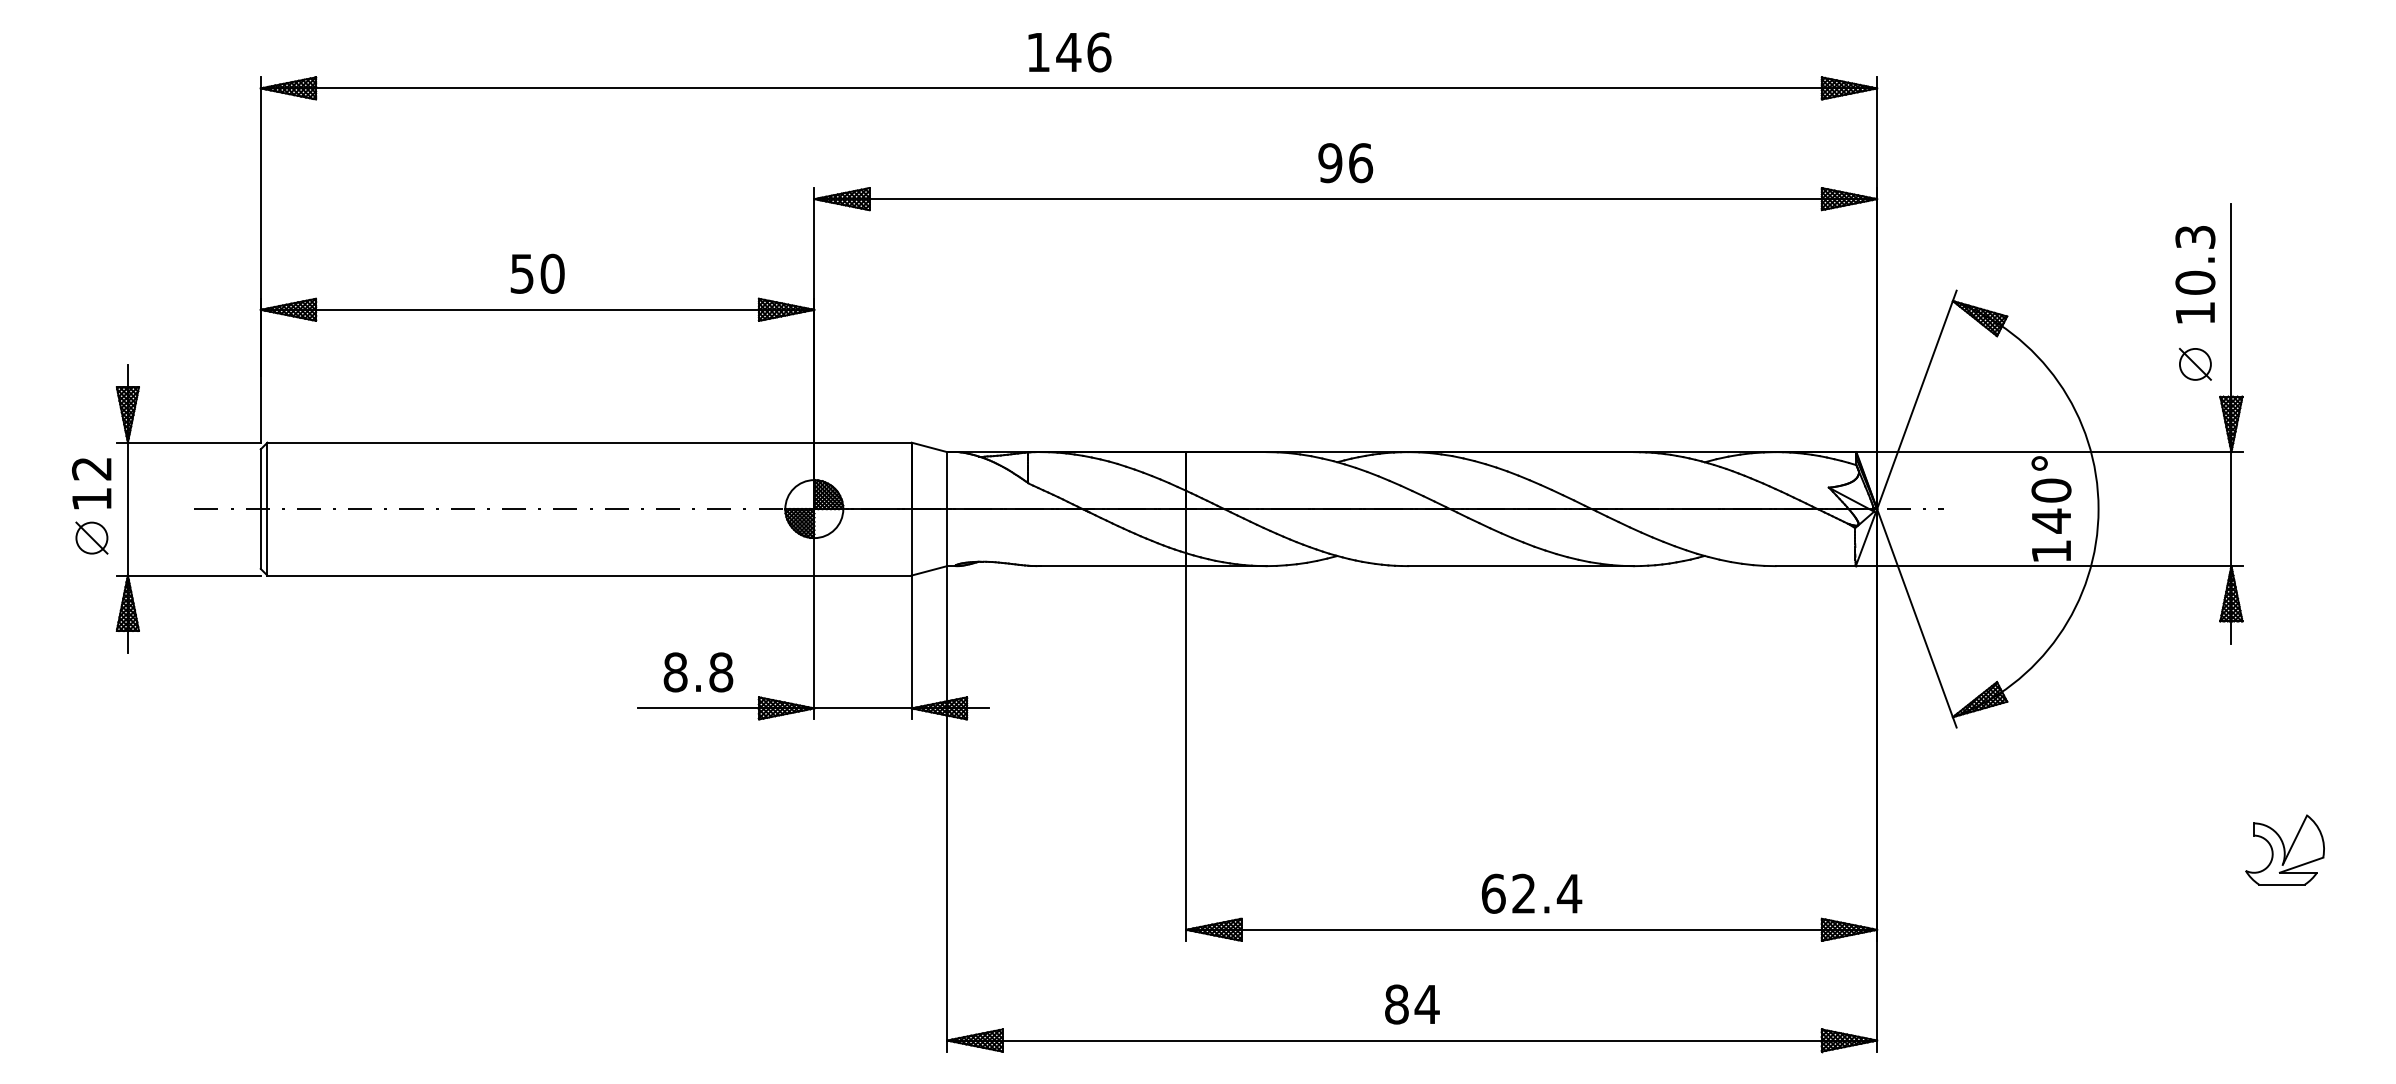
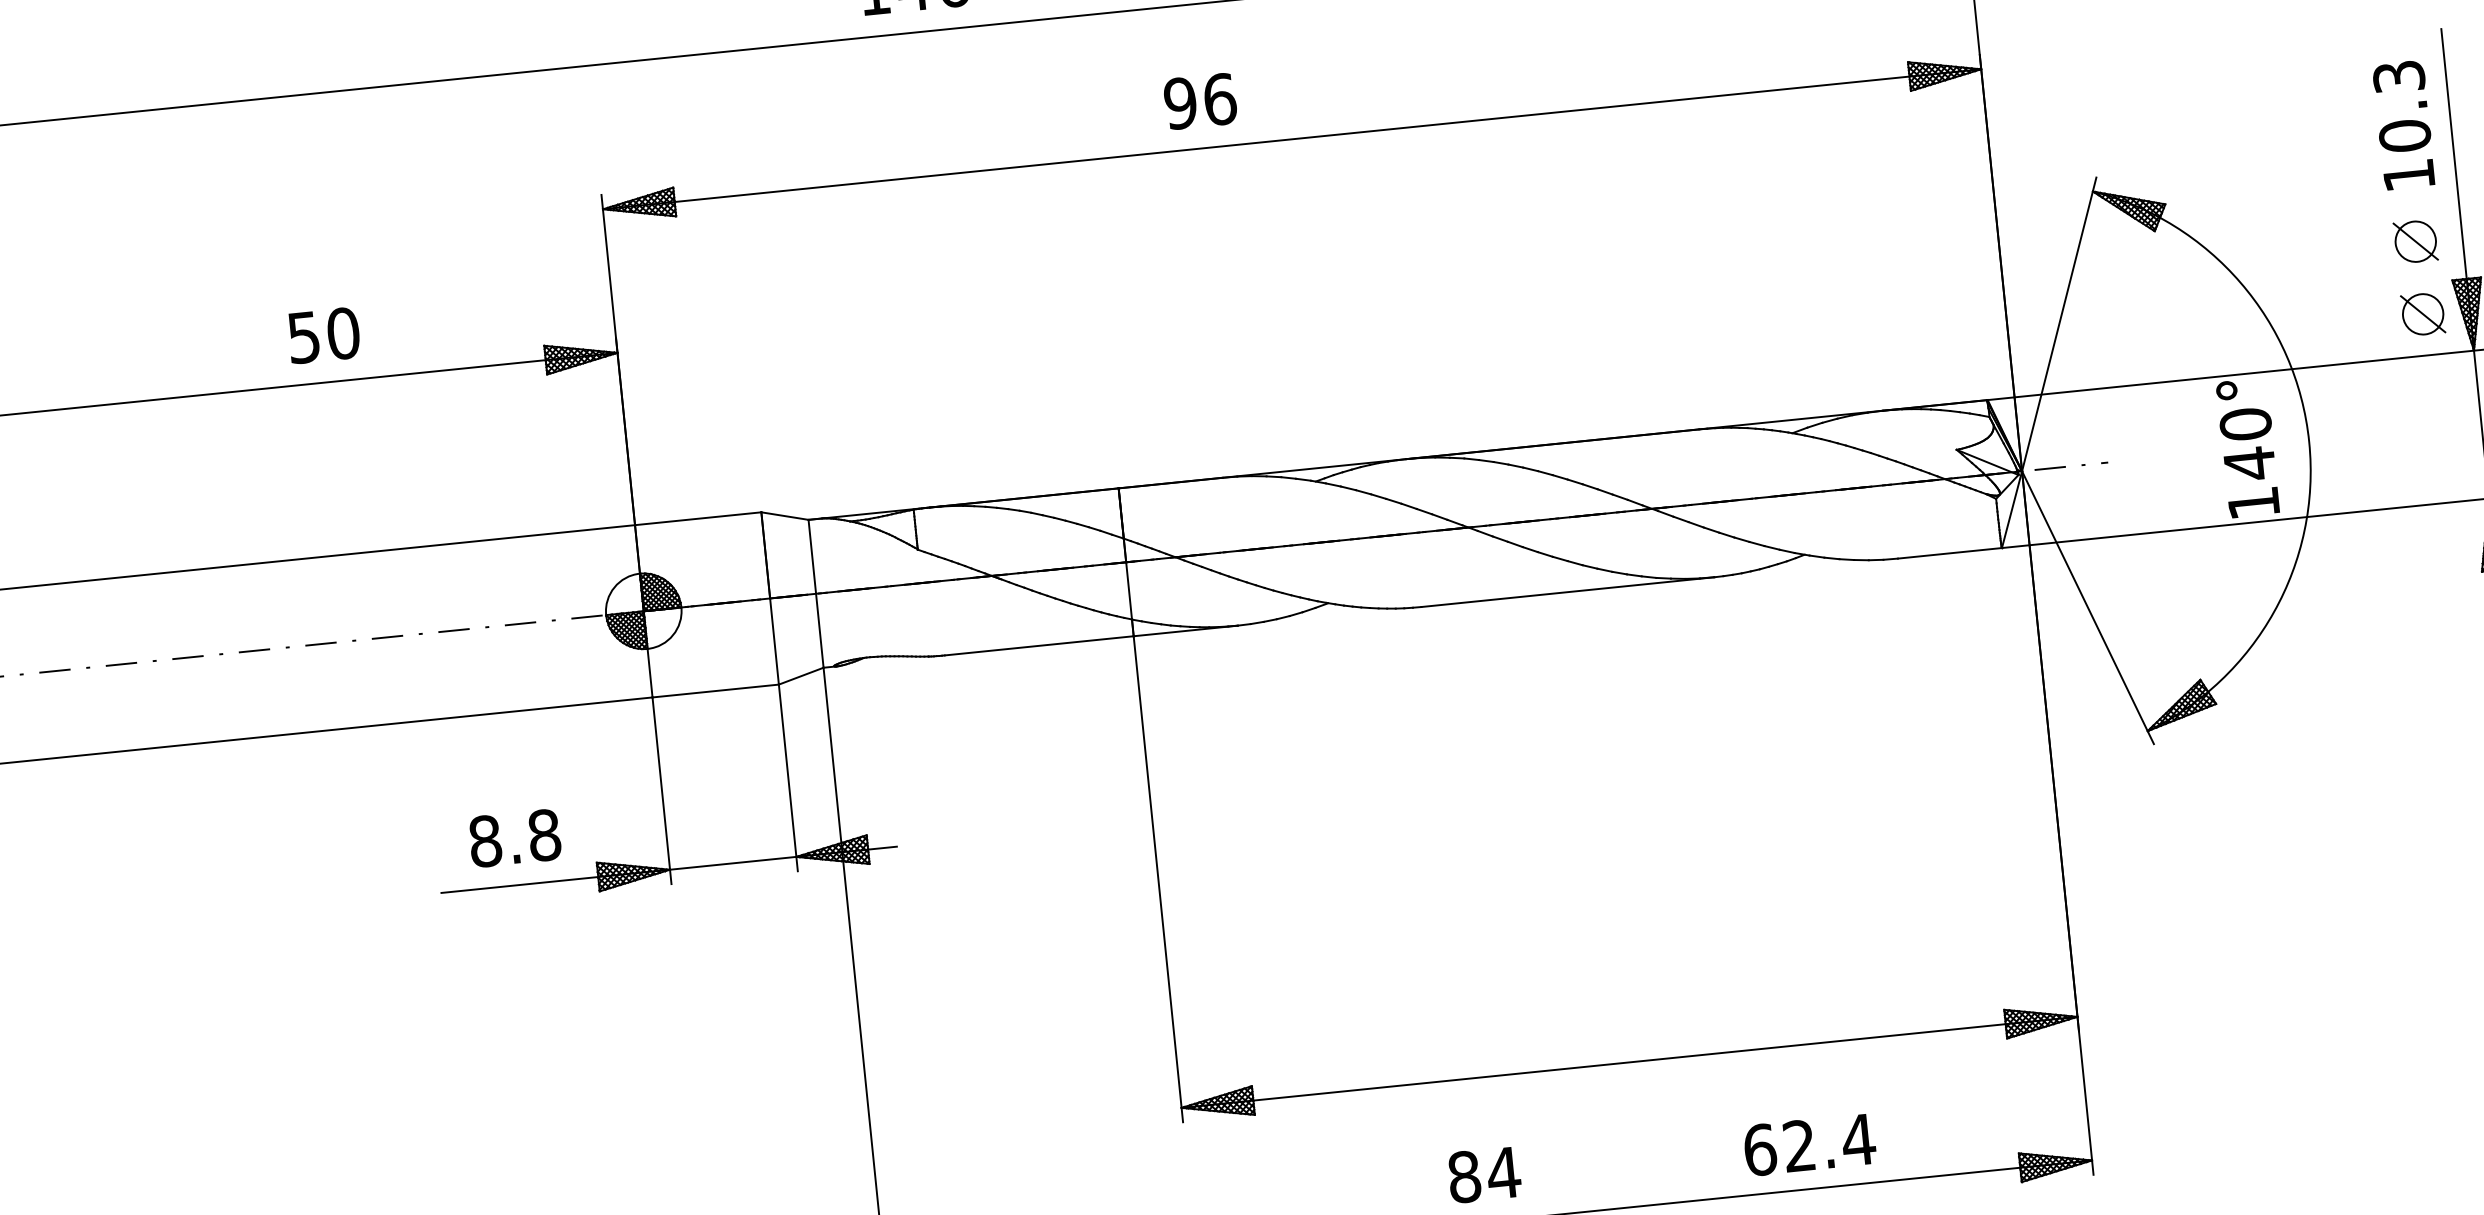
text: (1345, 163) -> (1200, 101), moved
text: (537, 273) -> (323, 335), moved
part: (2195, 420) -> (2423, 314), added
text: (1531, 893) -> (1809, 1144), moved

